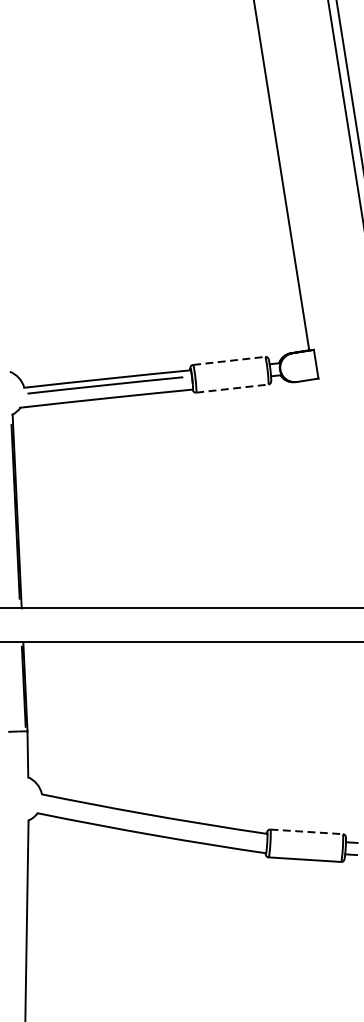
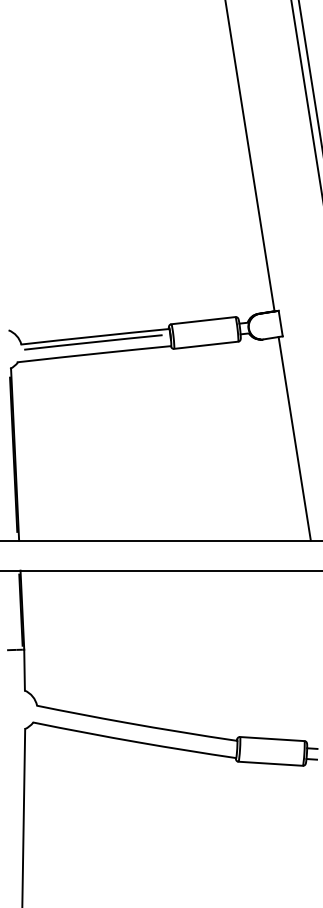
line: (229, 360) -> (203, 320), dashed -> solid
line: (232, 388) -> (206, 345), dashed -> solid
line: (331, 493) -> (294, 438), added
line: (306, 832) -> (272, 739), dashed -> solid

